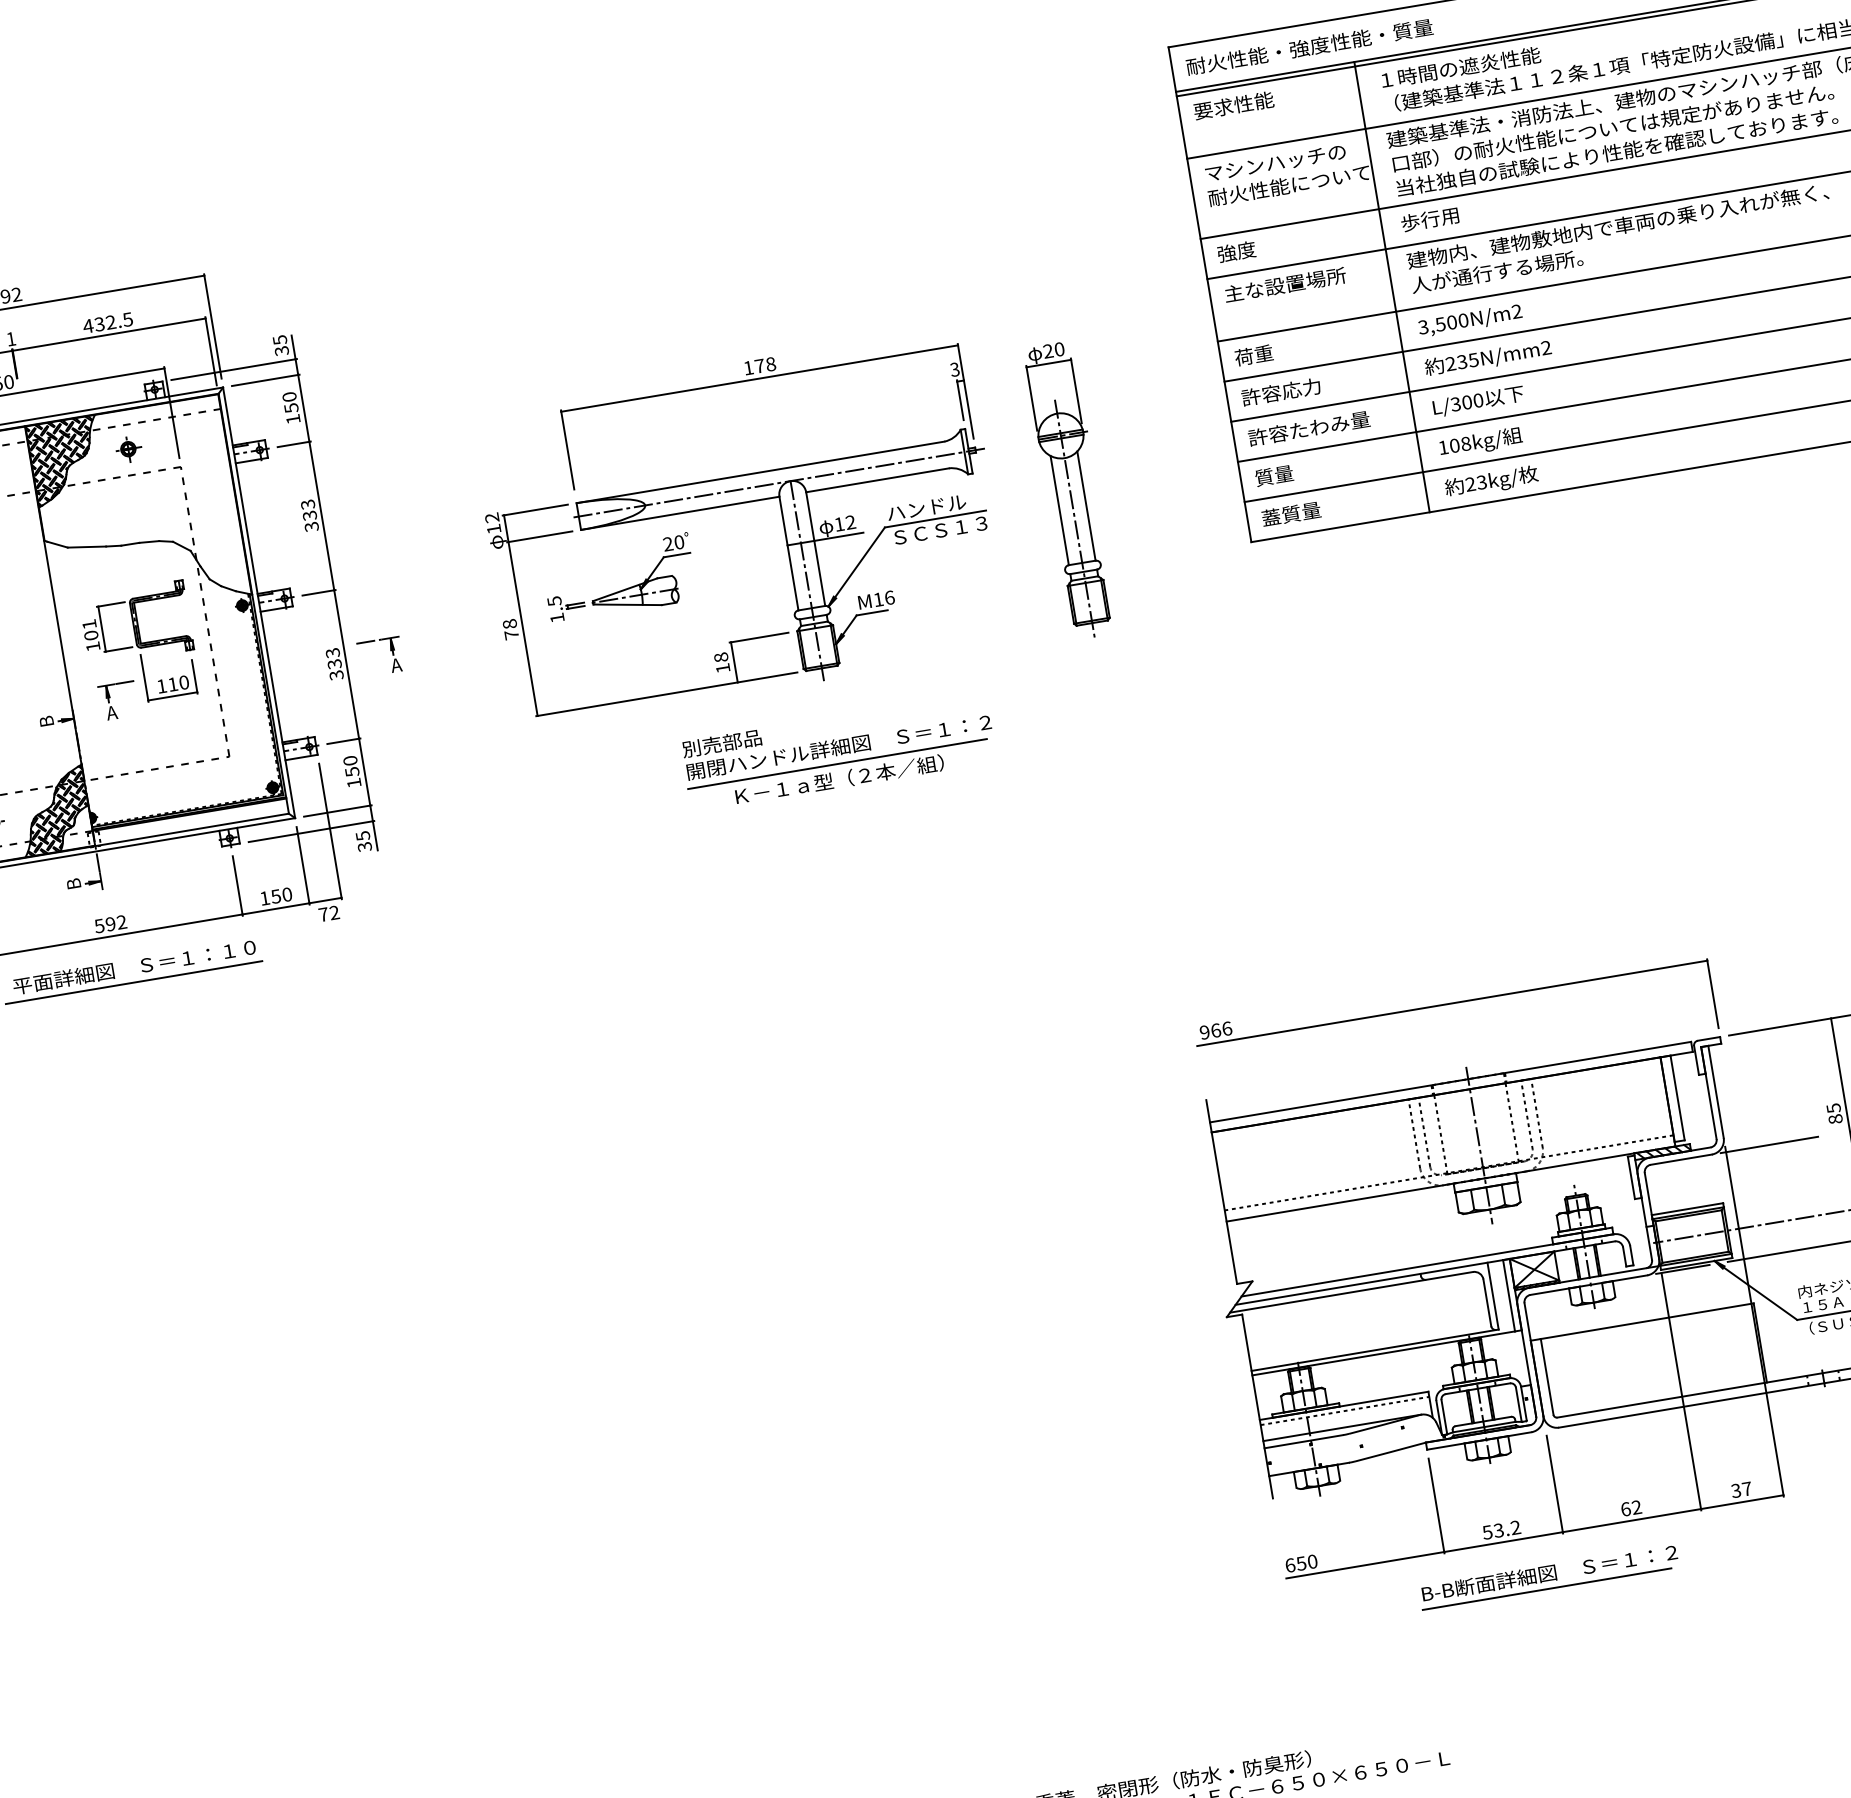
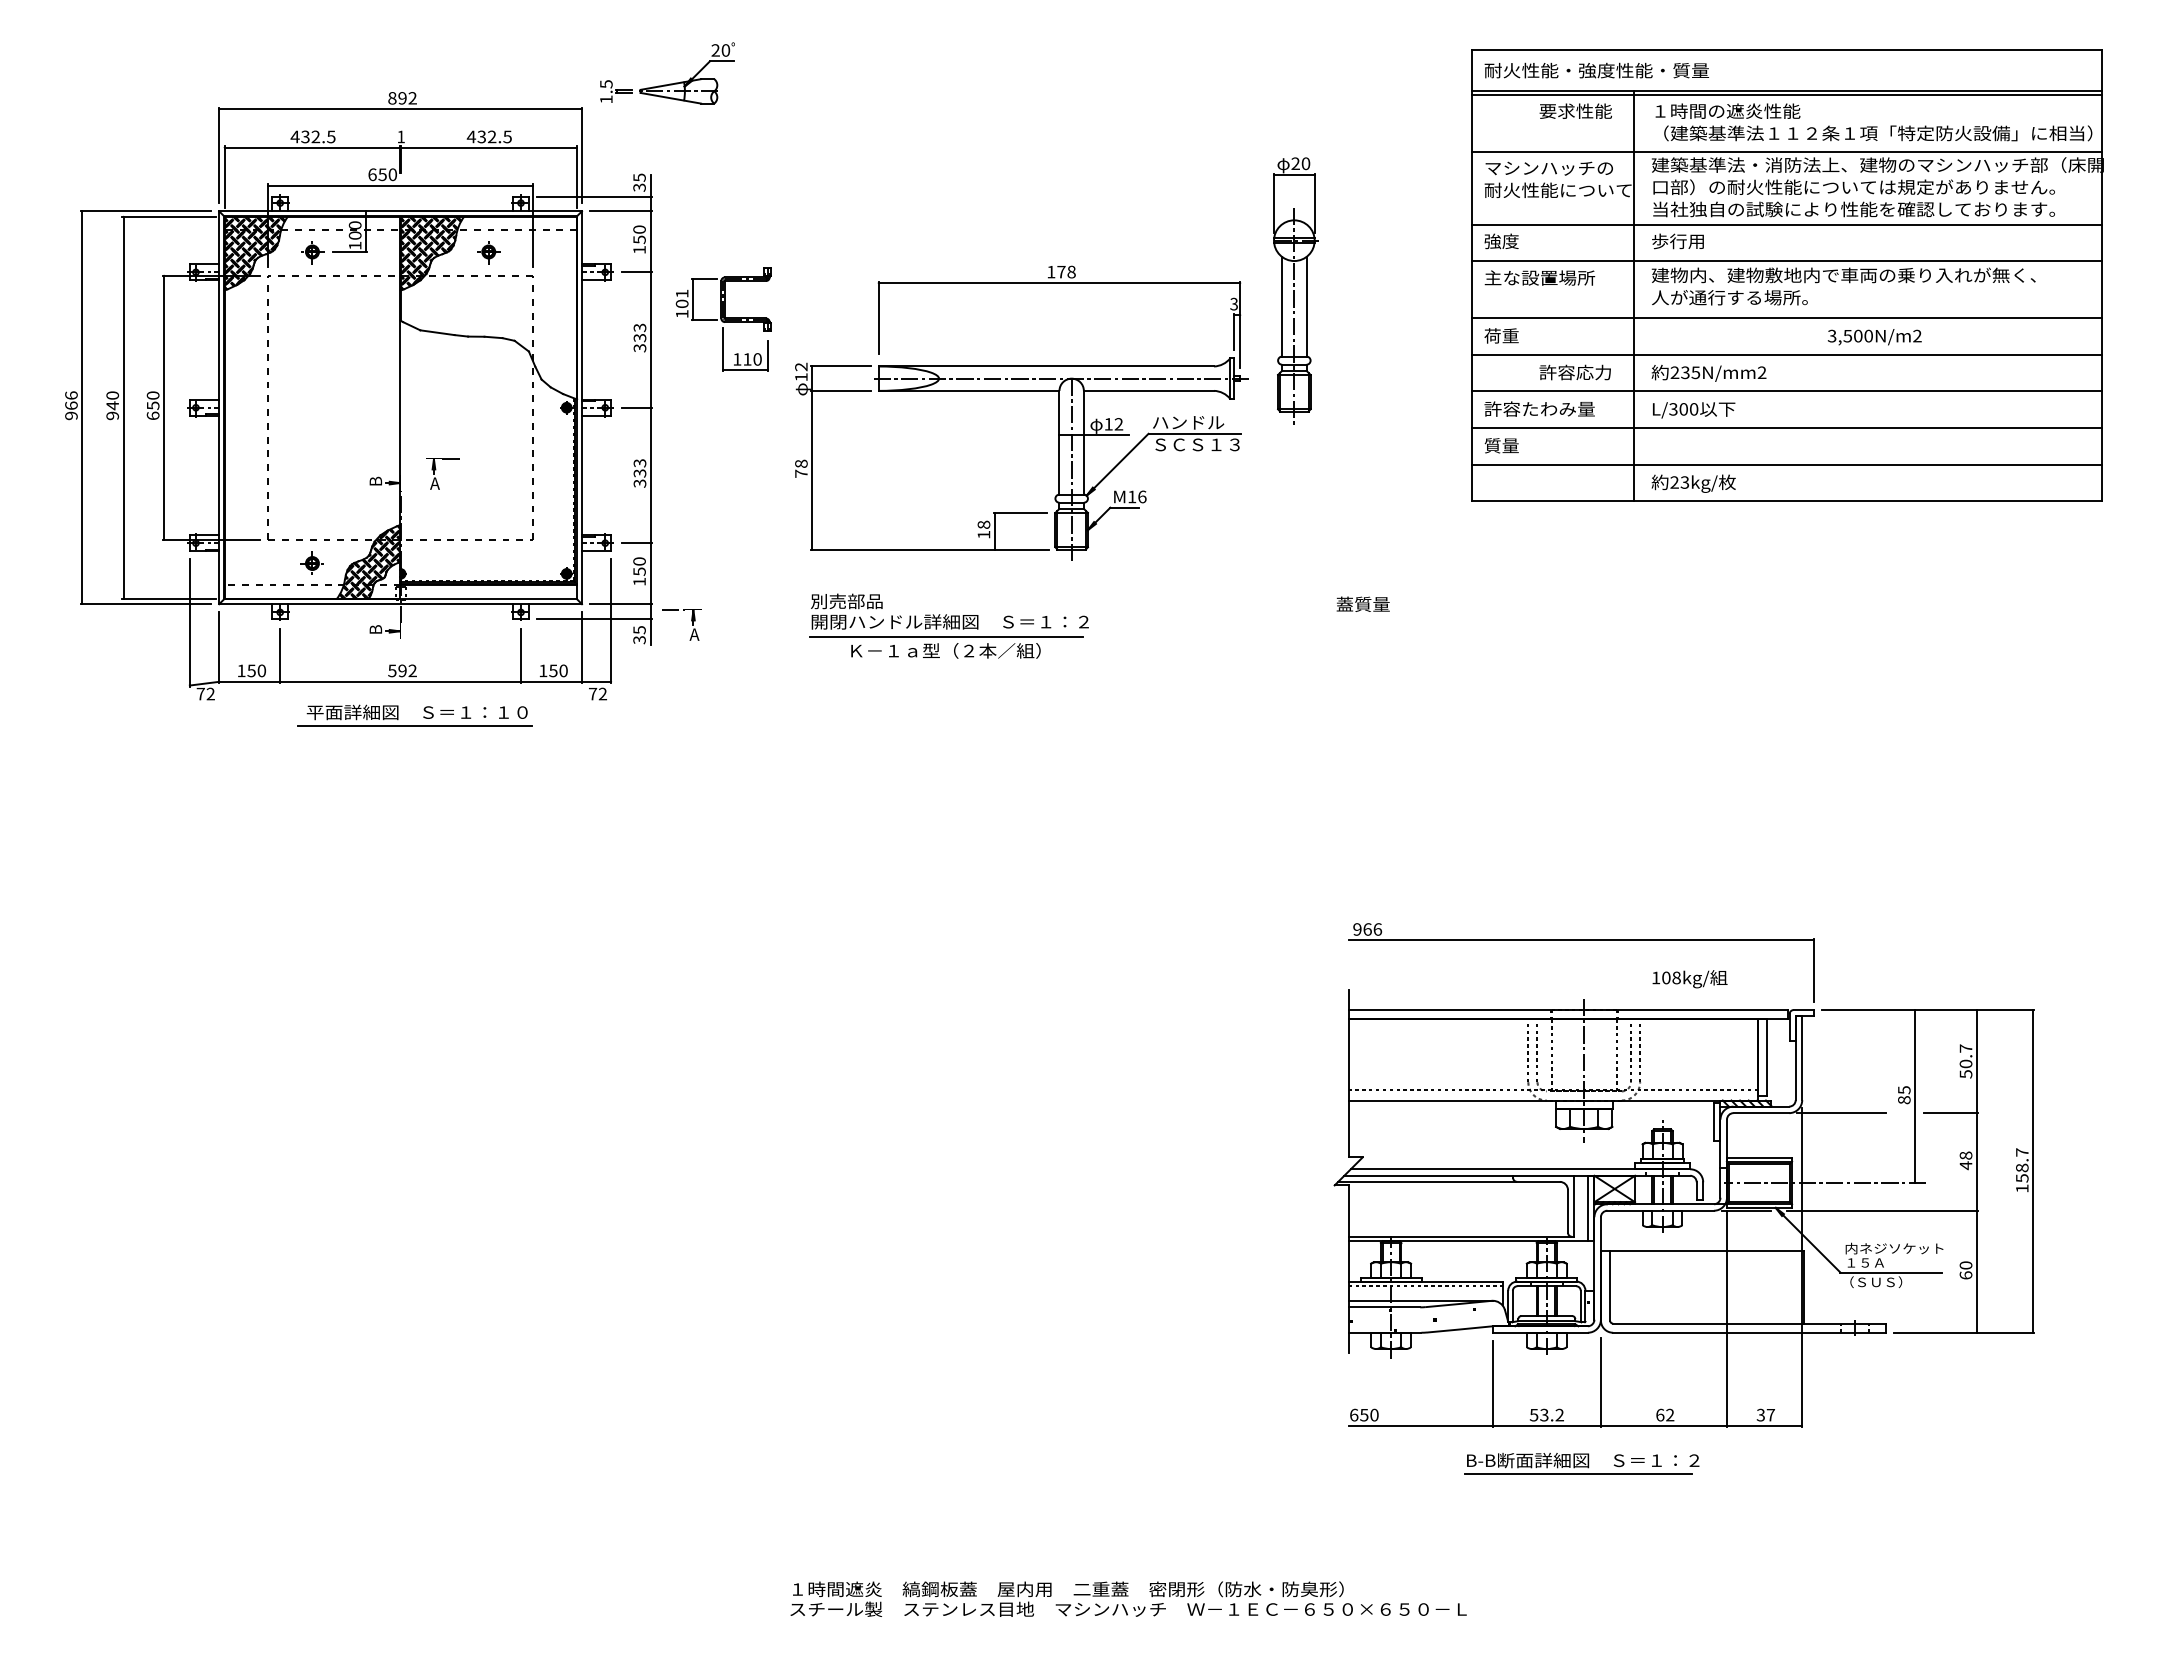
text: (1233, 104) -> (1575, 110), moved
text: (1470, 321) -> (1874, 337), moved
text: (1280, 392) -> (1574, 372), moved
text: (1480, 443) -> (1689, 979), moved
part: (1071, 490) -> (1295, 290), moved
text: (1290, 513) -> (1362, 603), moved
part: (623, 588) -> (669, 83), moved
part: (139, 645) -> (723, 319), moved
part: (390, 651) -> (691, 621), moved
part: (837, 751) -> (948, 625), moved

